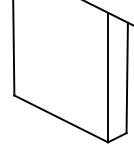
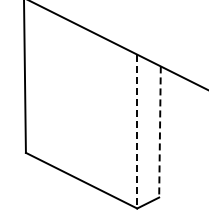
line: (108, 77) -> (137, 131), solid -> dashed
line: (126, 77) -> (159, 131), solid -> dashed

